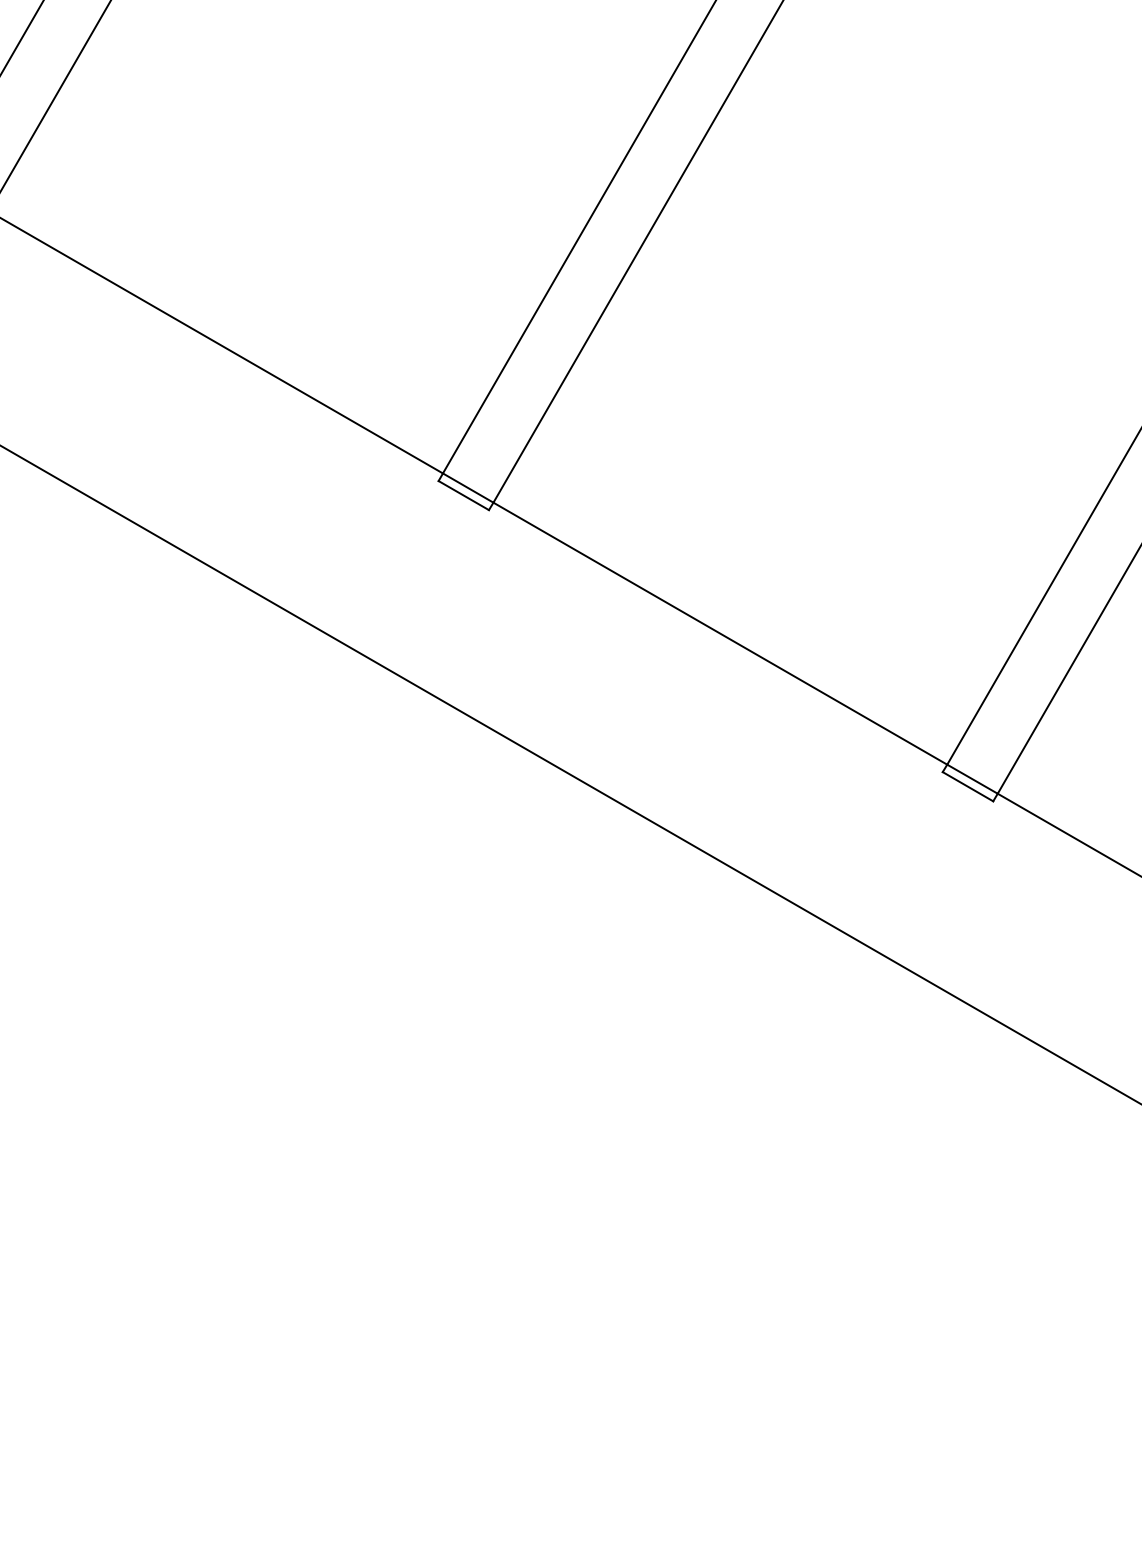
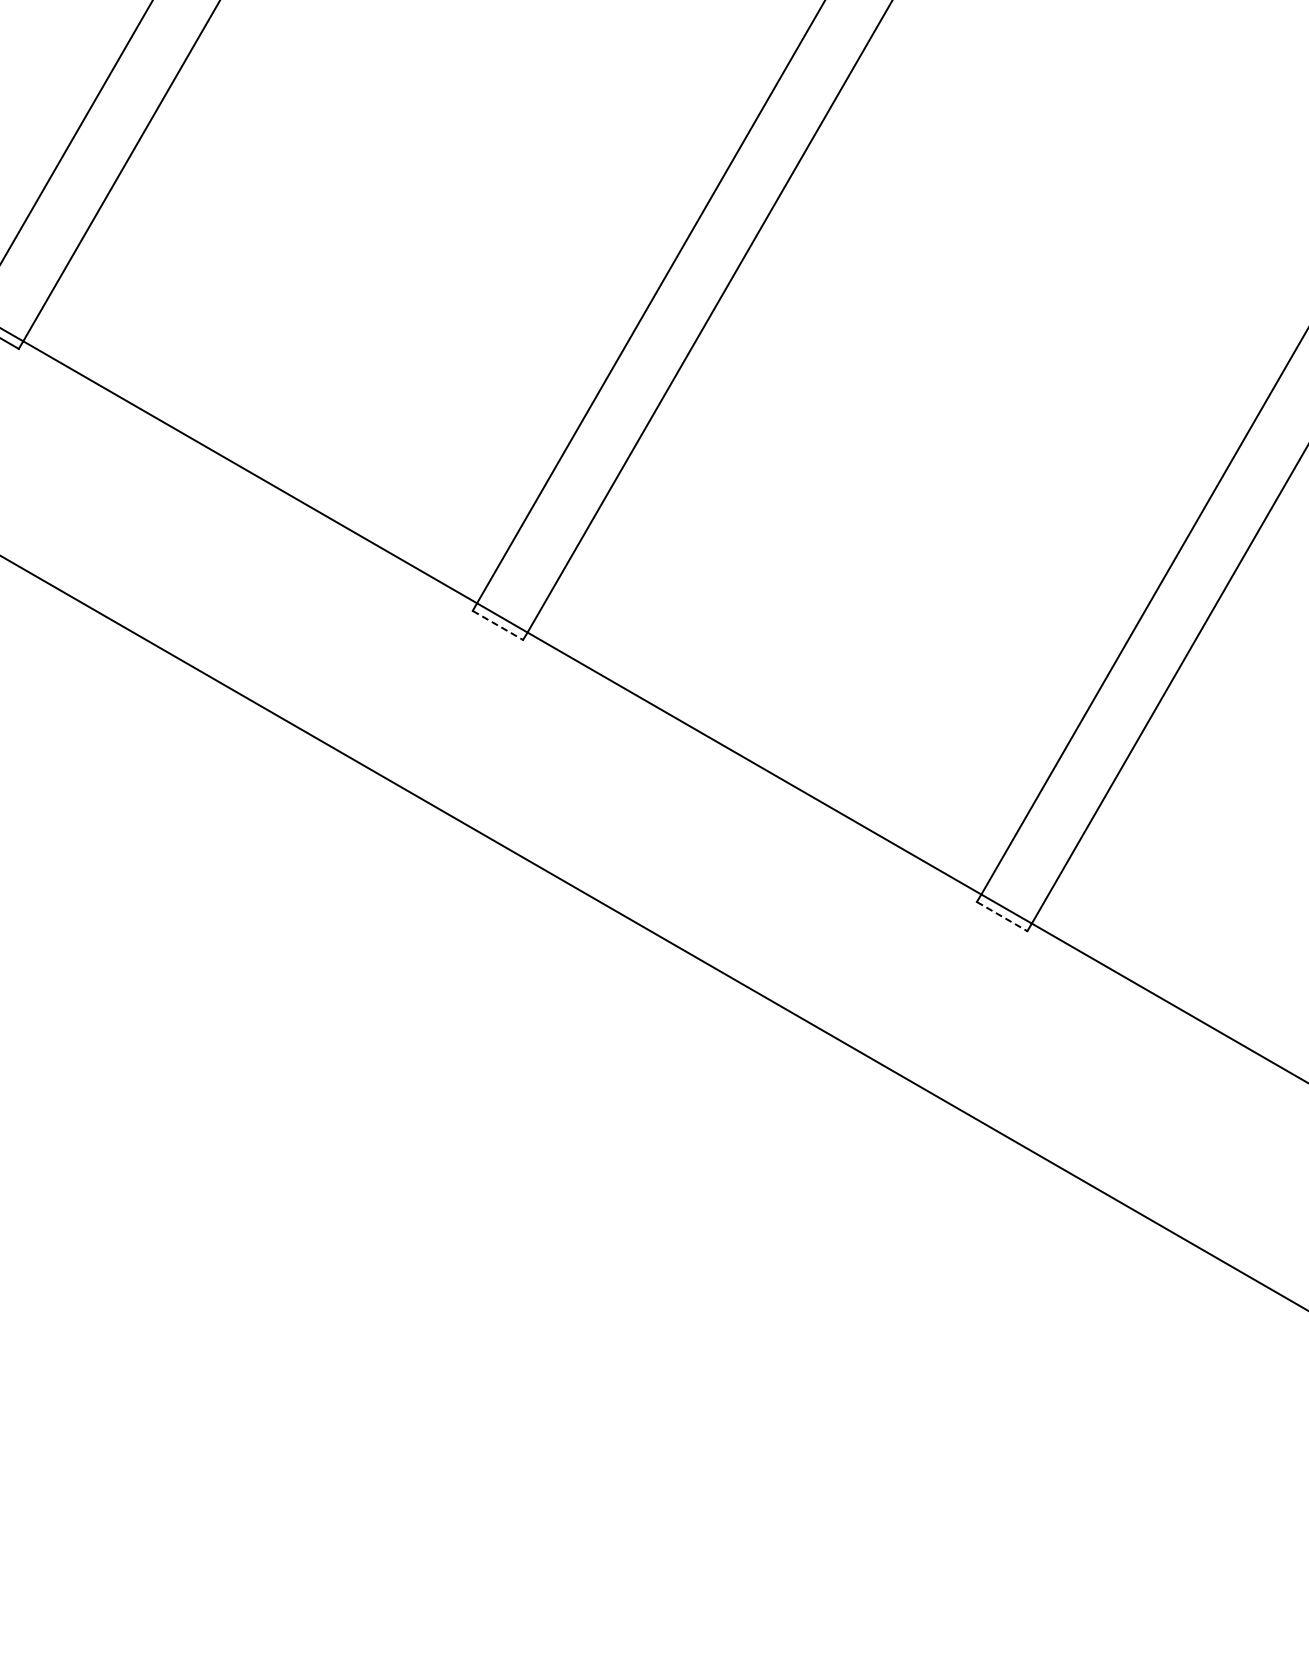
line: (464, 495) -> (498, 625), solid -> dashed
line: (968, 786) -> (1002, 916), solid -> dashed

